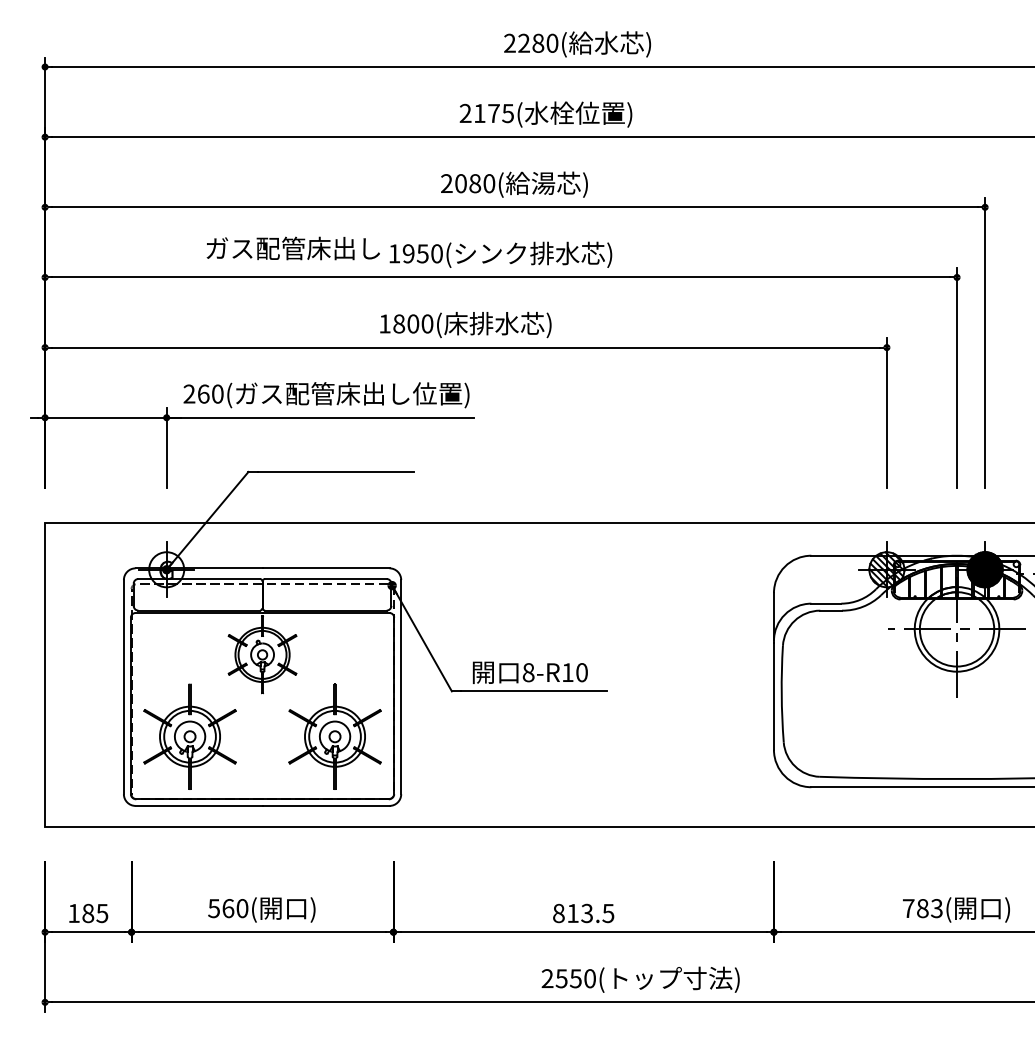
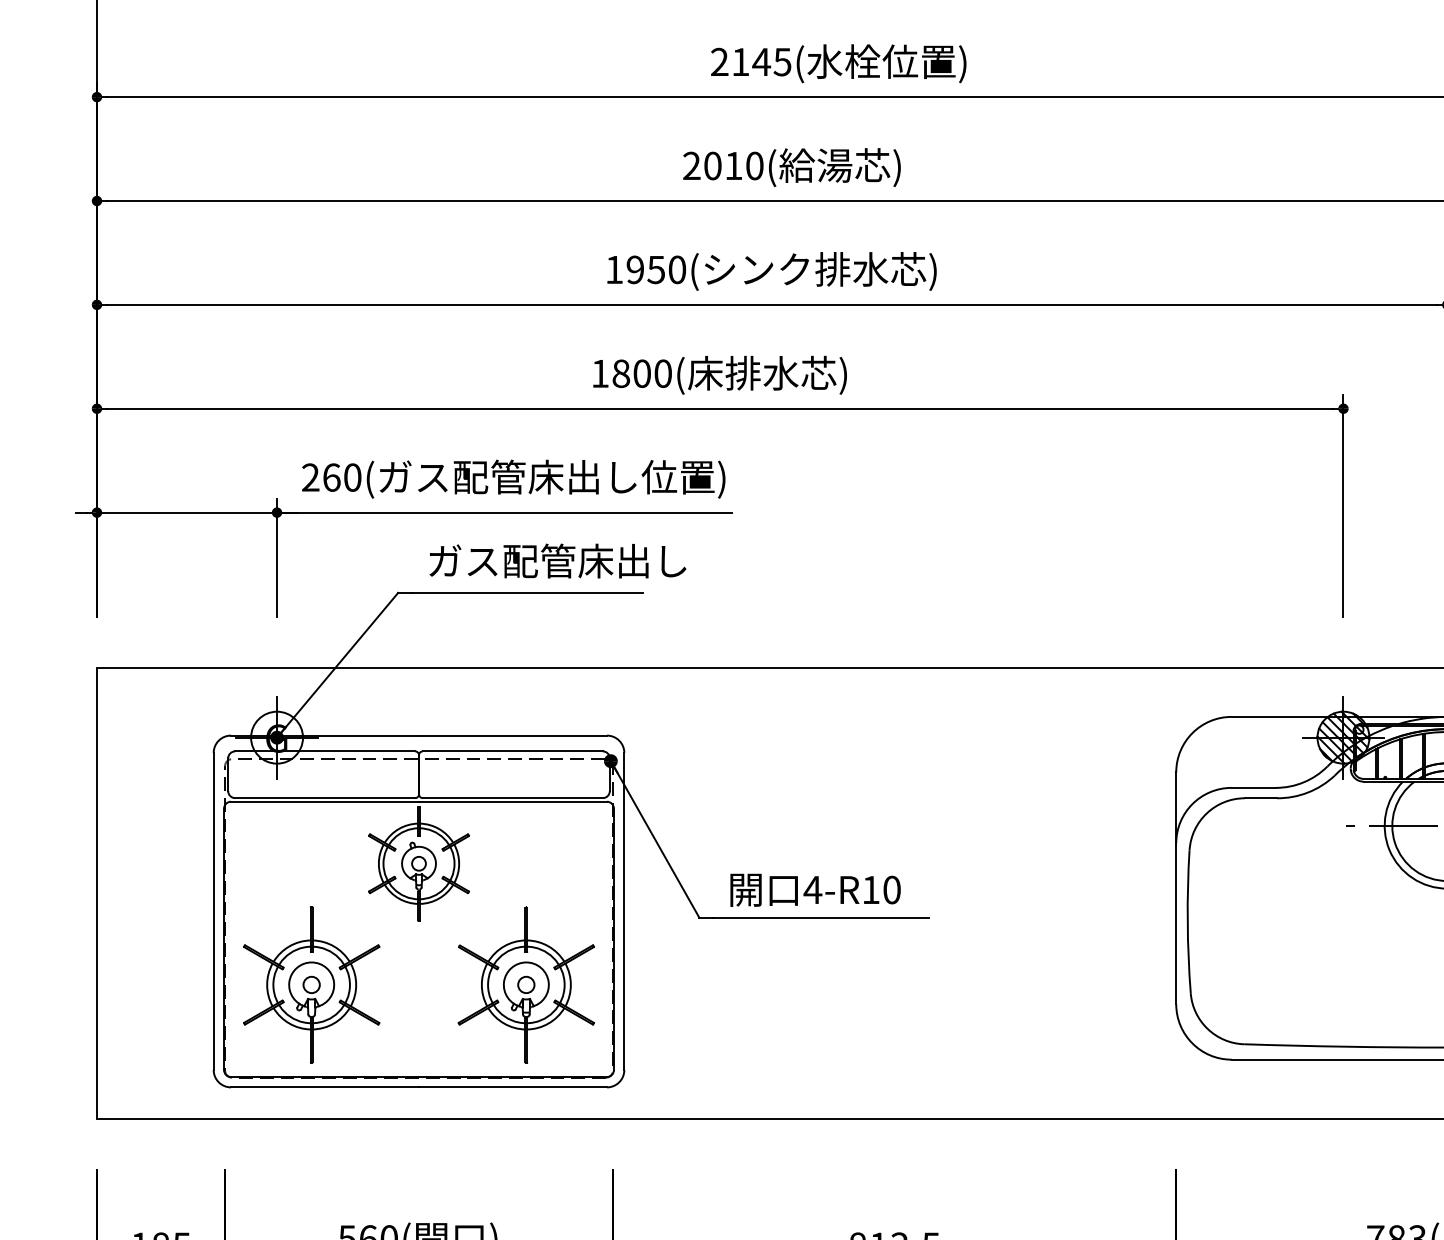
text: (493, 113) -> (760, 62), 2175( -> 2145(
text: (475, 183) -> (734, 165), 2080 -> 2010
text: (292, 248) -> (556, 561), moved
text: (528, 672) -> (812, 889), 8-R10 -> 4-R10

